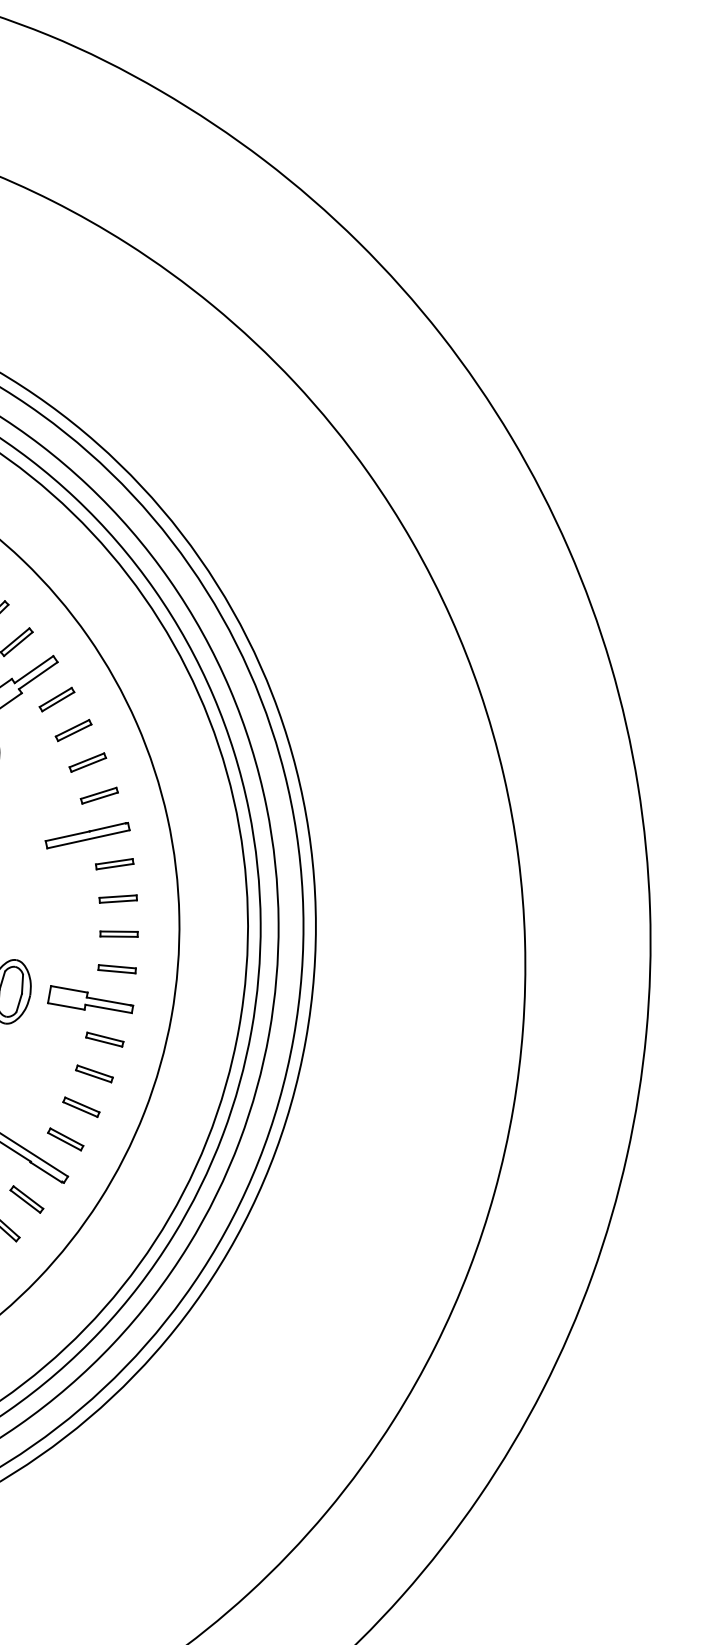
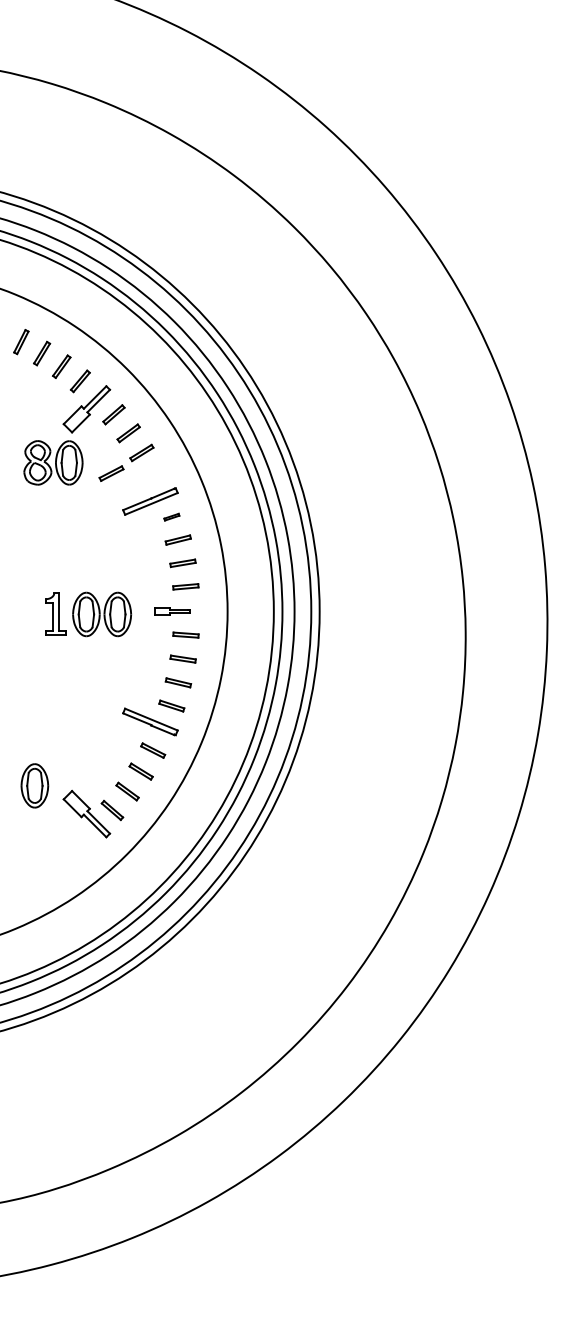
part: (99, 795) -> (111, 473), moved
part: (114, 862) -> (171, 516), size x0.6
part: (91, 1001) -> (172, 611), size x0.6

